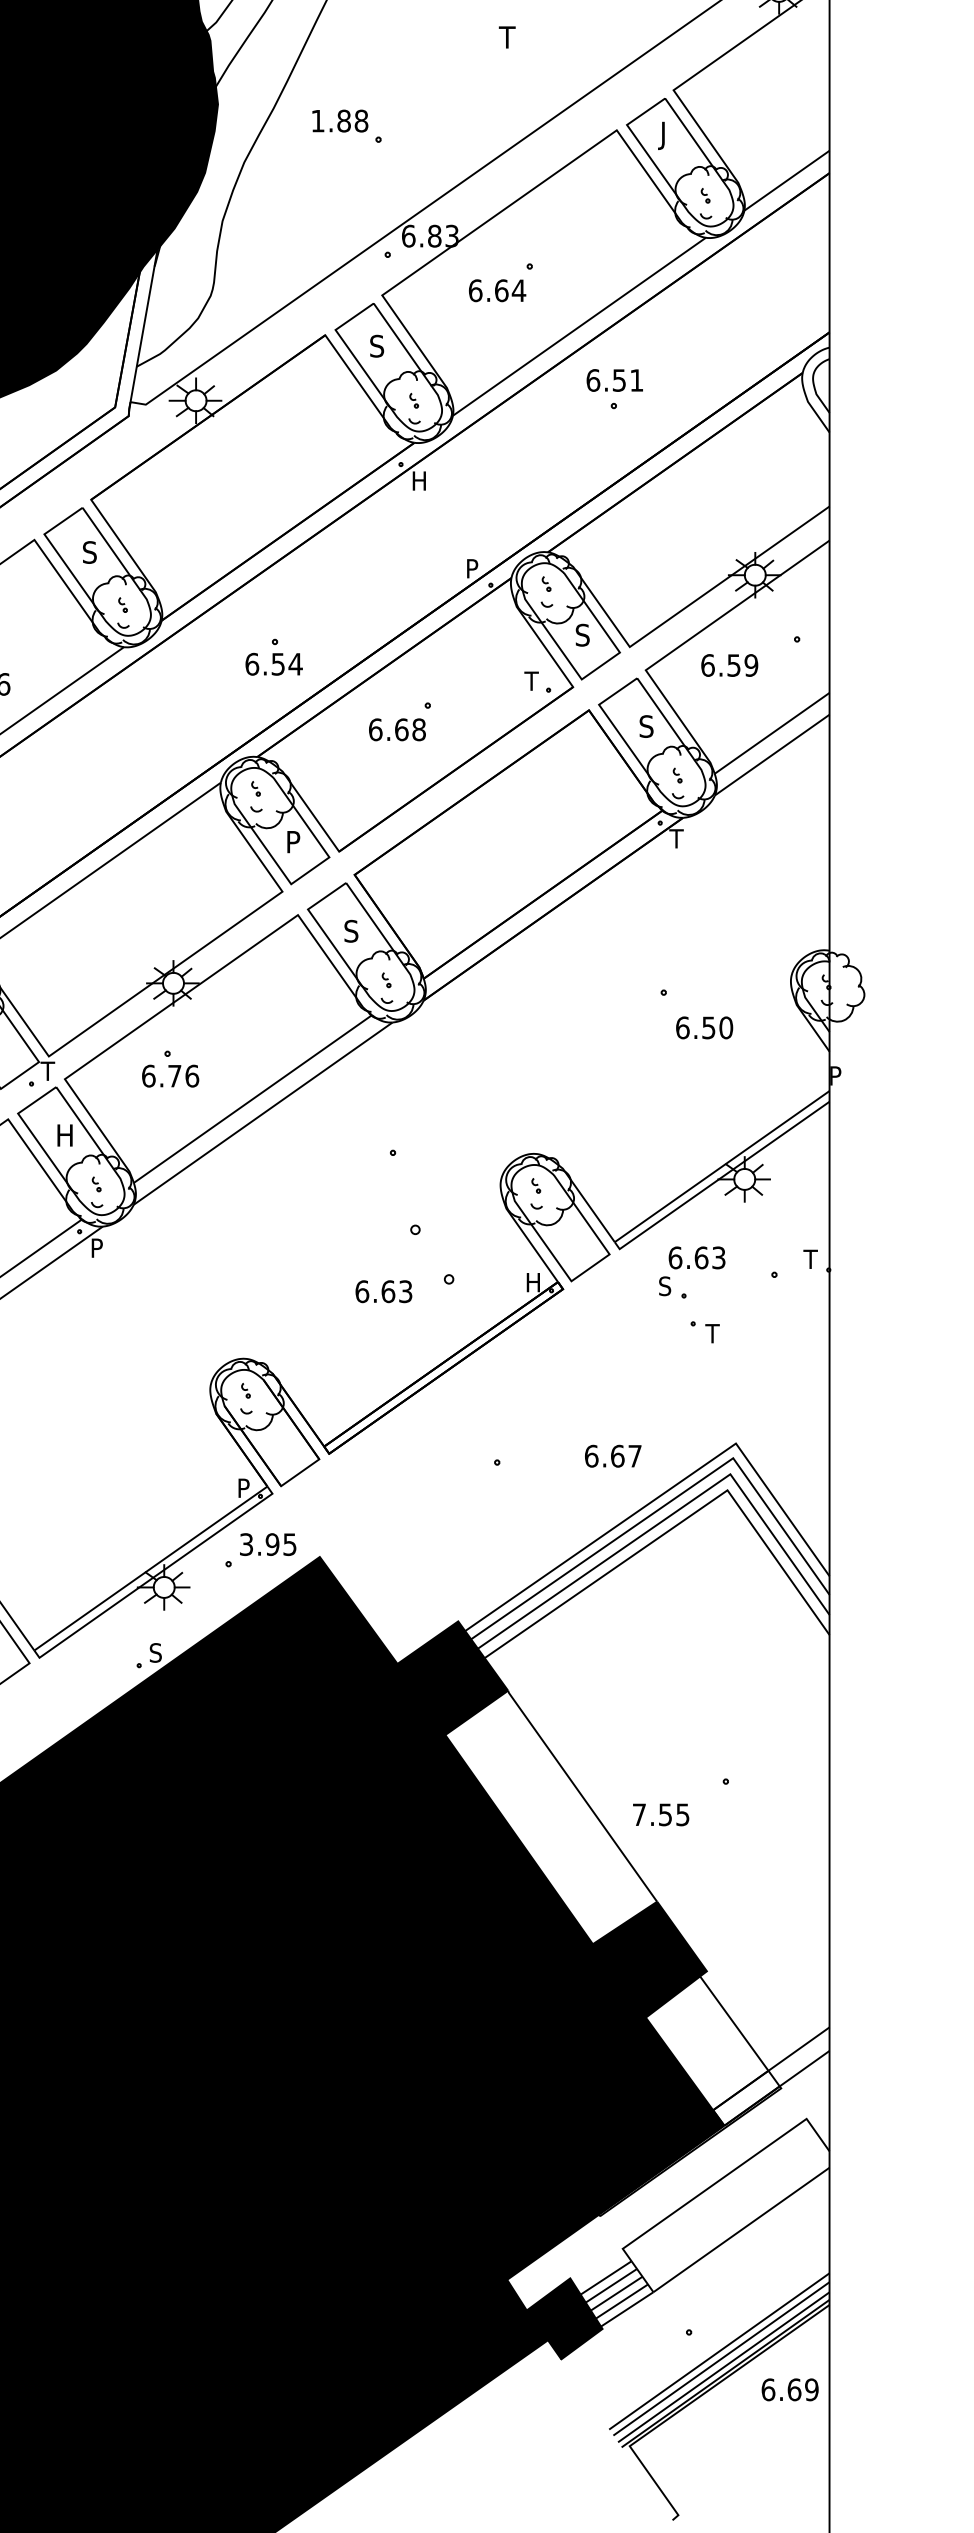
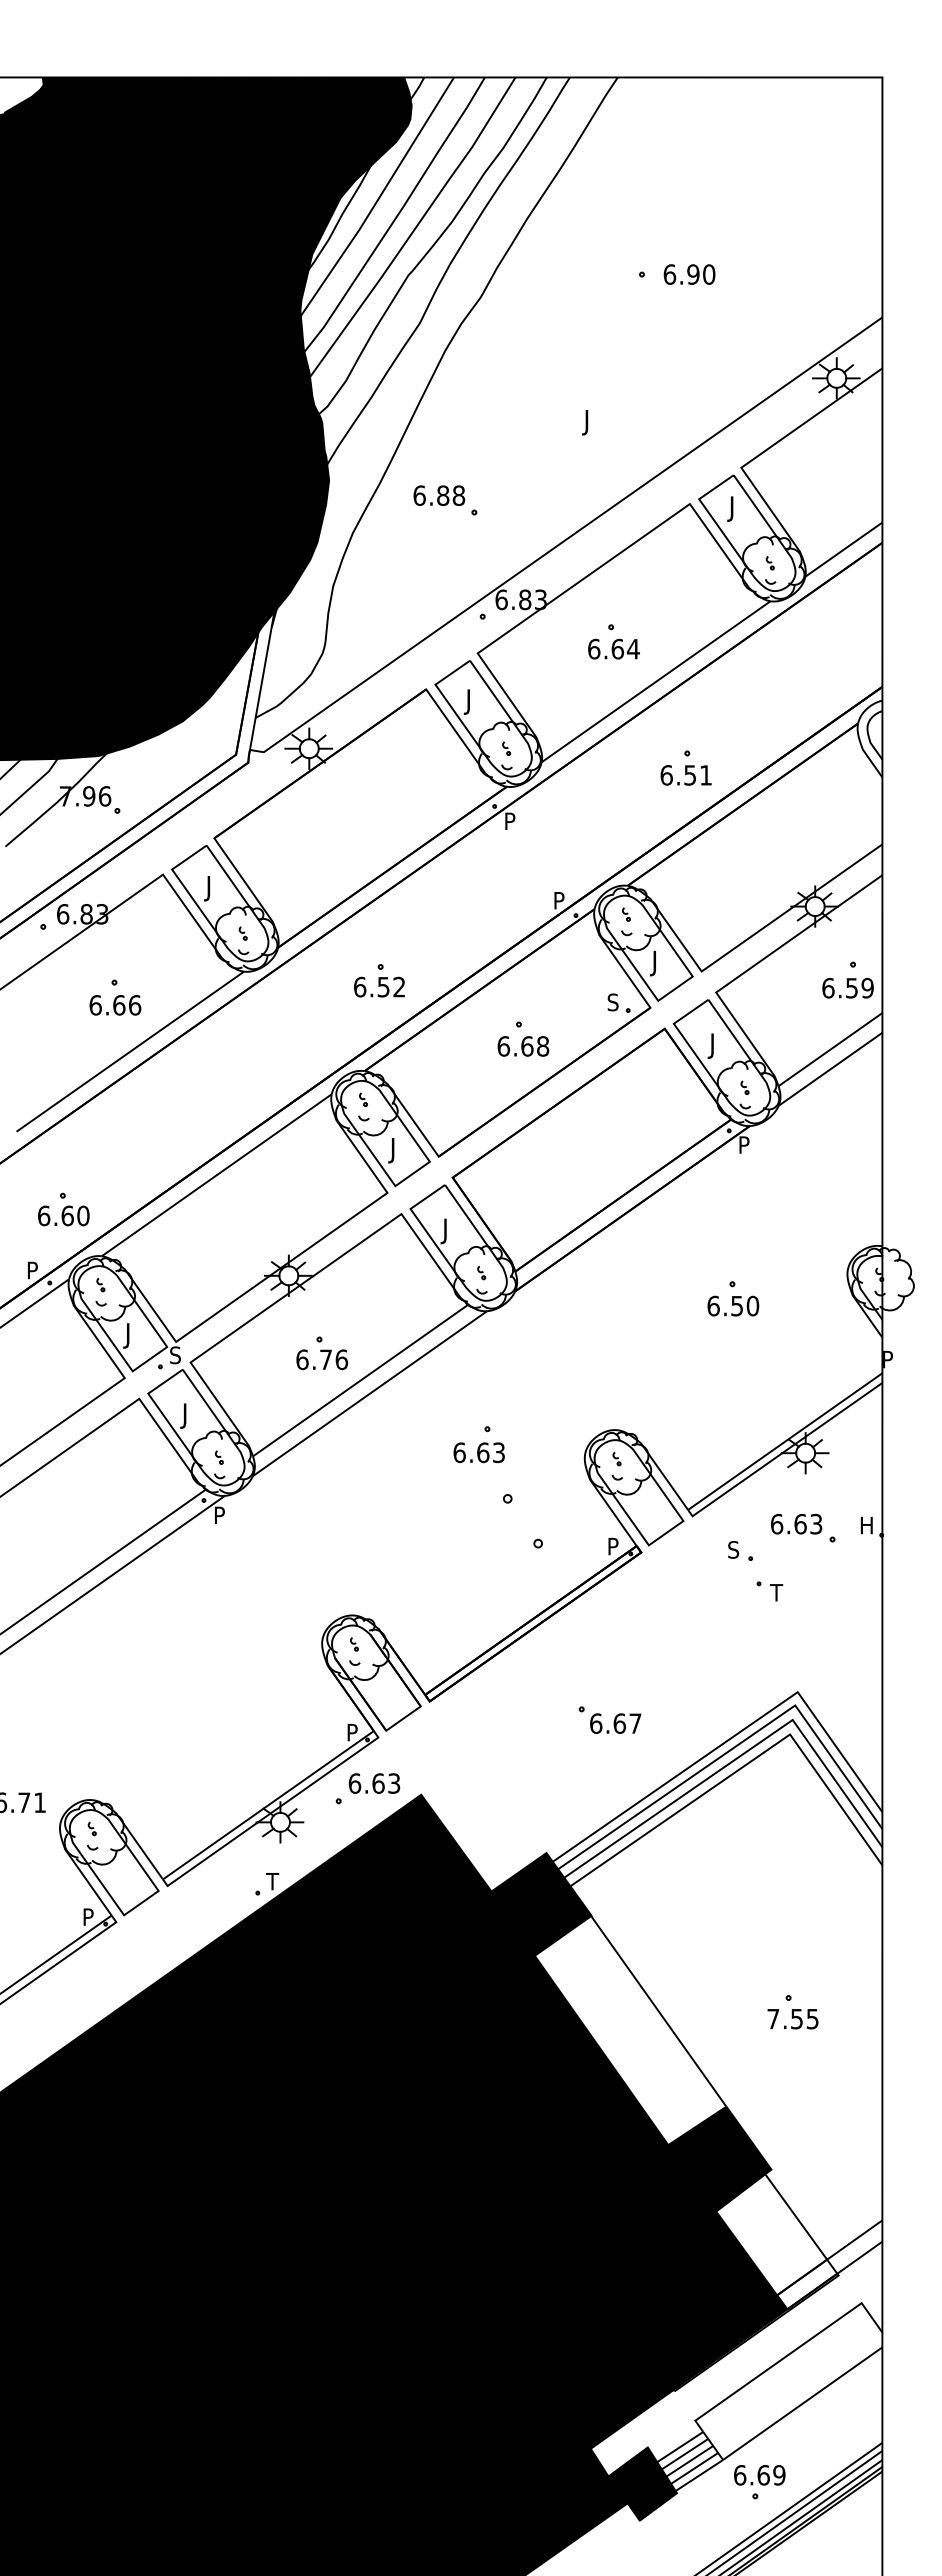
text: (506, 40) -> (590, 422), T -> J
text: (317, 120) -> (419, 495), 1.88 -> 6.88
text: (496, 289) -> (613, 648), moved
text: (375, 348) -> (471, 701), S -> J
text: (614, 380) -> (685, 775), moved
text: (420, 480) -> (512, 820), H -> P
text: (88, 555) -> (211, 888), S -> J
text: (580, 638) -> (657, 963), S -> J
text: (294, 663) -> (398, 986), 6.54 -> 6.52
text: (729, 664) -> (847, 987), moved
text: (531, 681) -> (612, 1002), T -> S
text: (645, 728) -> (715, 1045), S -> J
text: (397, 729) -> (523, 1046), moved
text: (676, 838) -> (743, 1144), T -> P
text: (291, 844) -> (395, 1150), P -> J
text: (349, 934) -> (448, 1231), S -> J
text: (704, 1027) -> (733, 1305), moved
part: (170, 1069) -> (322, 1353), moved
text: (47, 1071) -> (174, 1355), T -> S
text: (62, 1137) -> (188, 1415), H -> J
text: (697, 1257) -> (796, 1523), moved
text: (810, 1259) -> (865, 1525), T -> H
text: (534, 1282) -> (615, 1546), H -> P
text: (383, 1291) -> (478, 1452), moved
text: (613, 1456) -> (615, 1723), moved
text: (268, 1544) -> (374, 1783), 3.95 -> 6.63
text: (155, 1652) -> (272, 1881), S -> T
text: (660, 1815) -> (792, 2019), moved
text: (789, 2390) -> (759, 2475), moved

